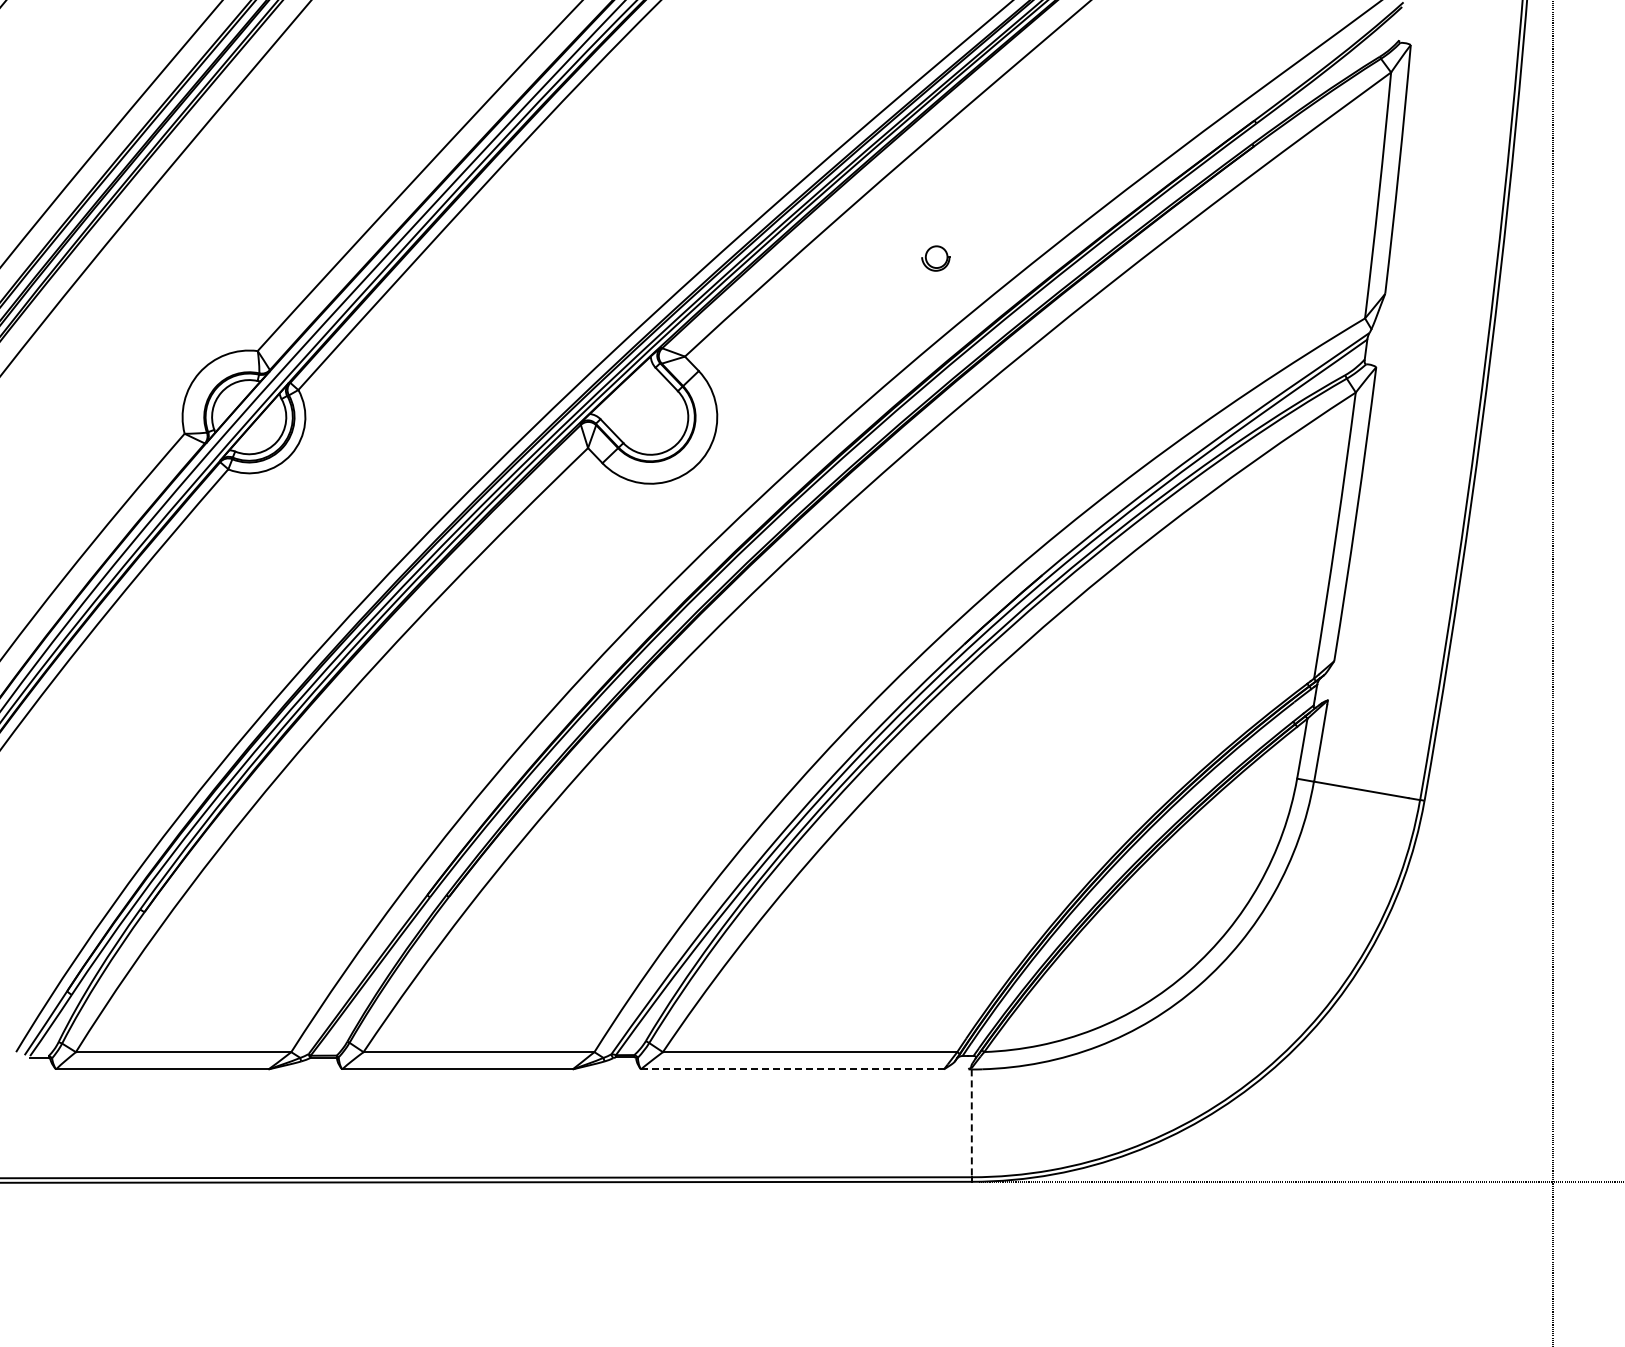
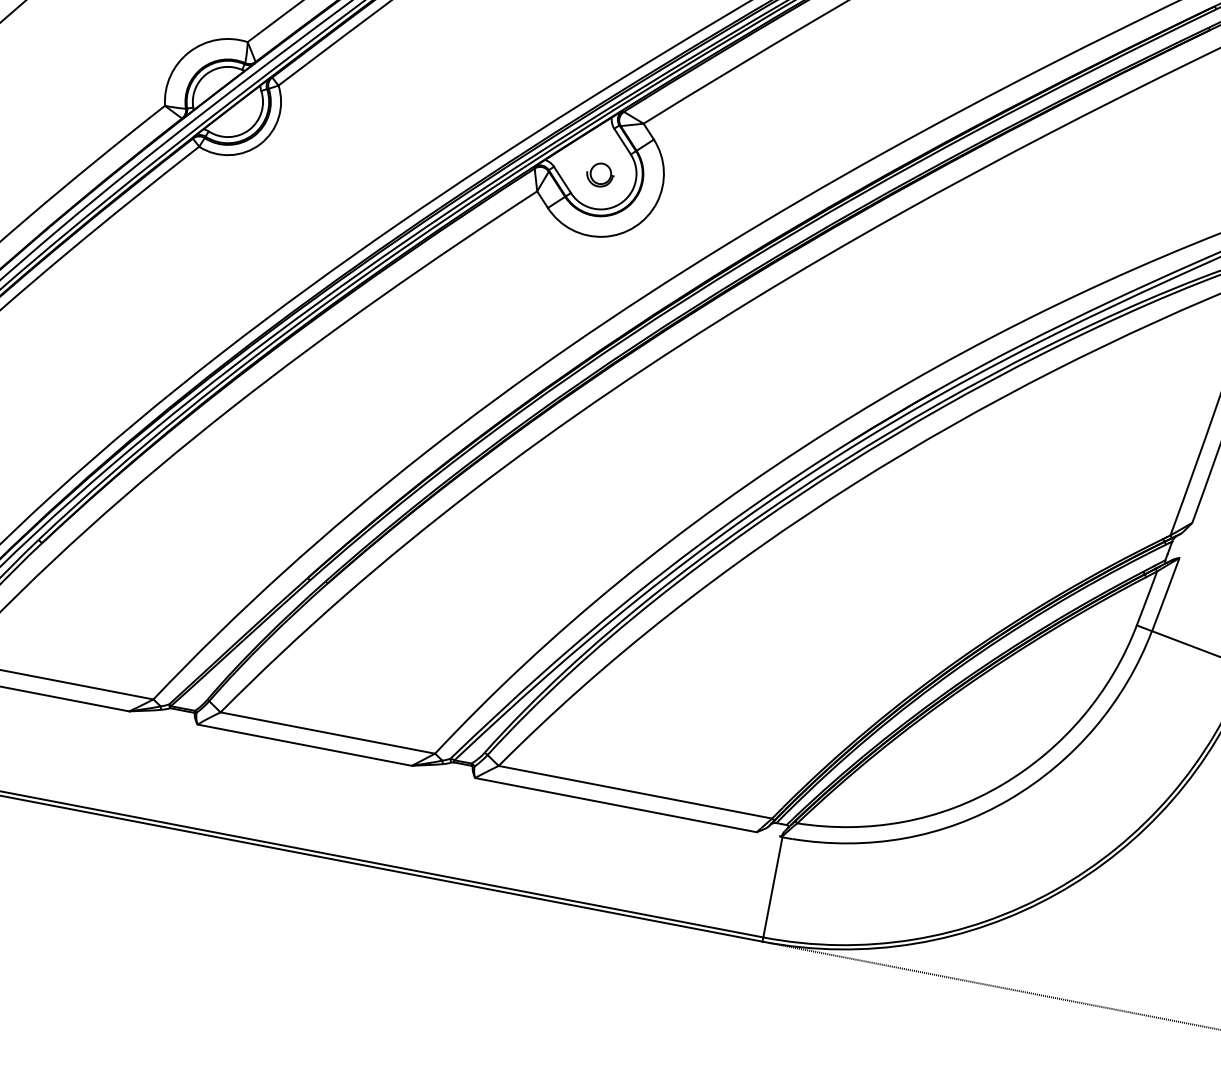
part: (935, 258) -> (599, 174), moved
line: (792, 1069) -> (615, 805), dashed -> solid
line: (971, 1123) -> (772, 887), dashed -> solid

